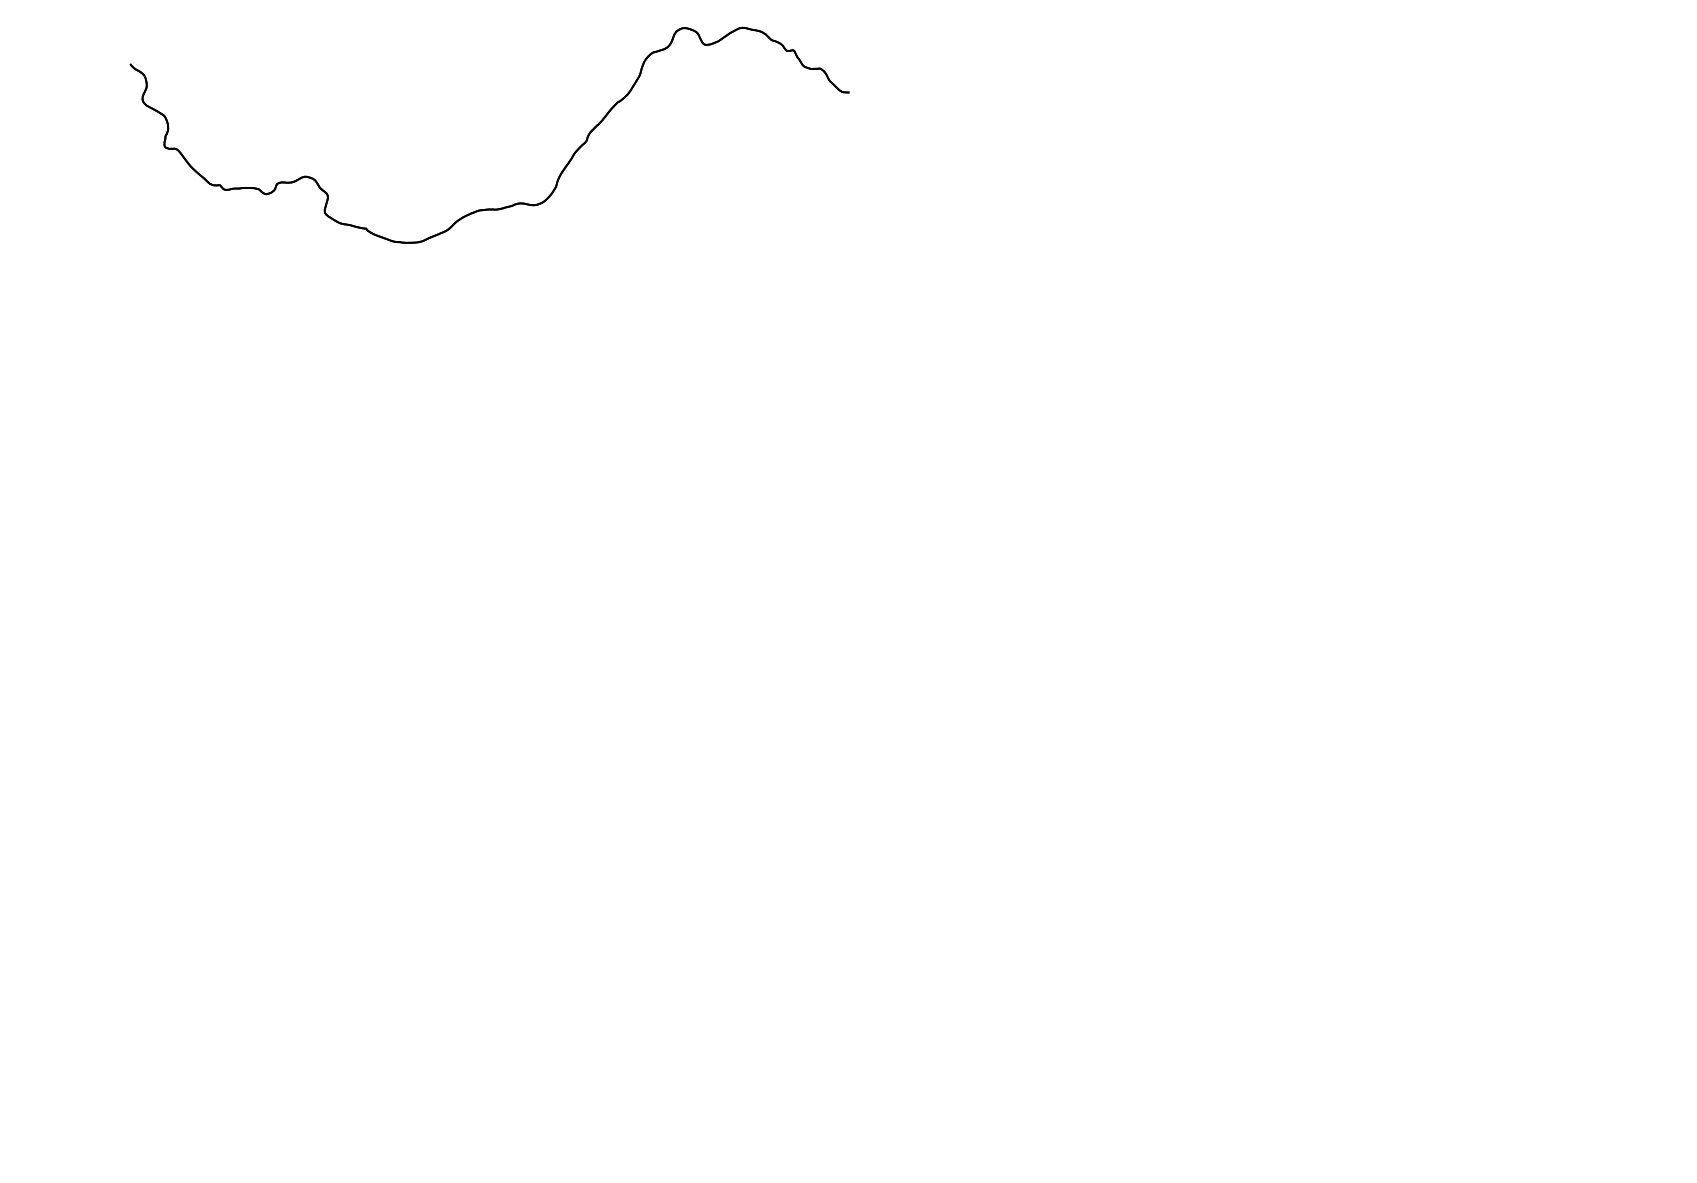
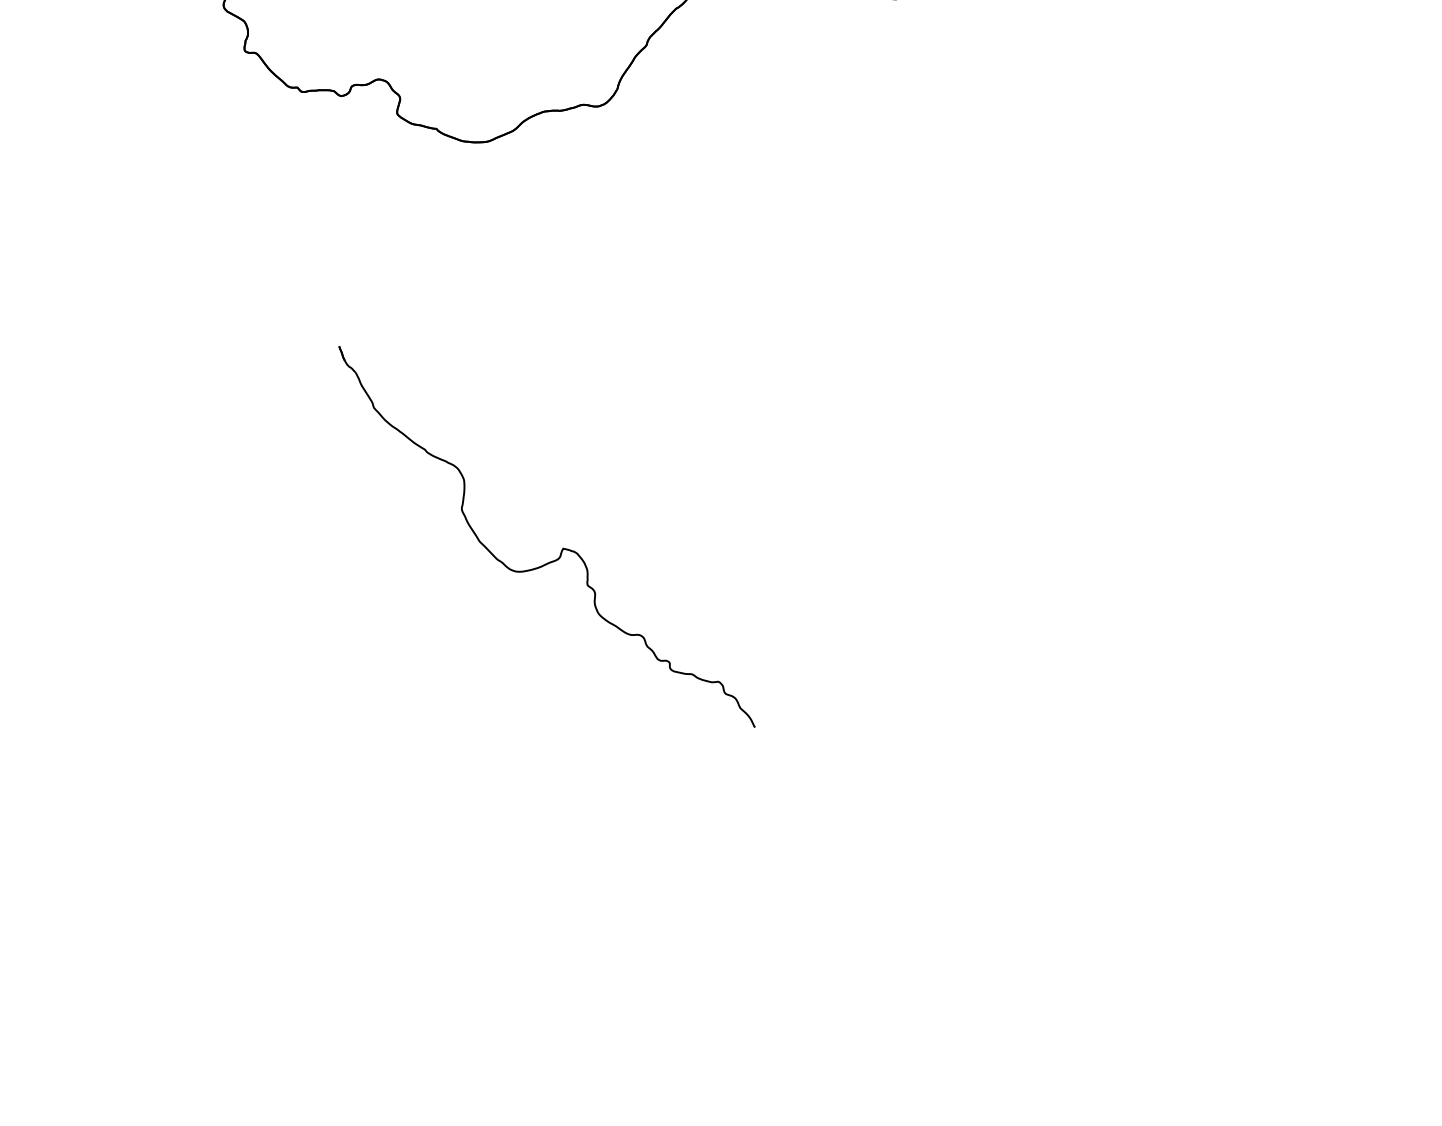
part: (498, 668) -> (562, 547), added

